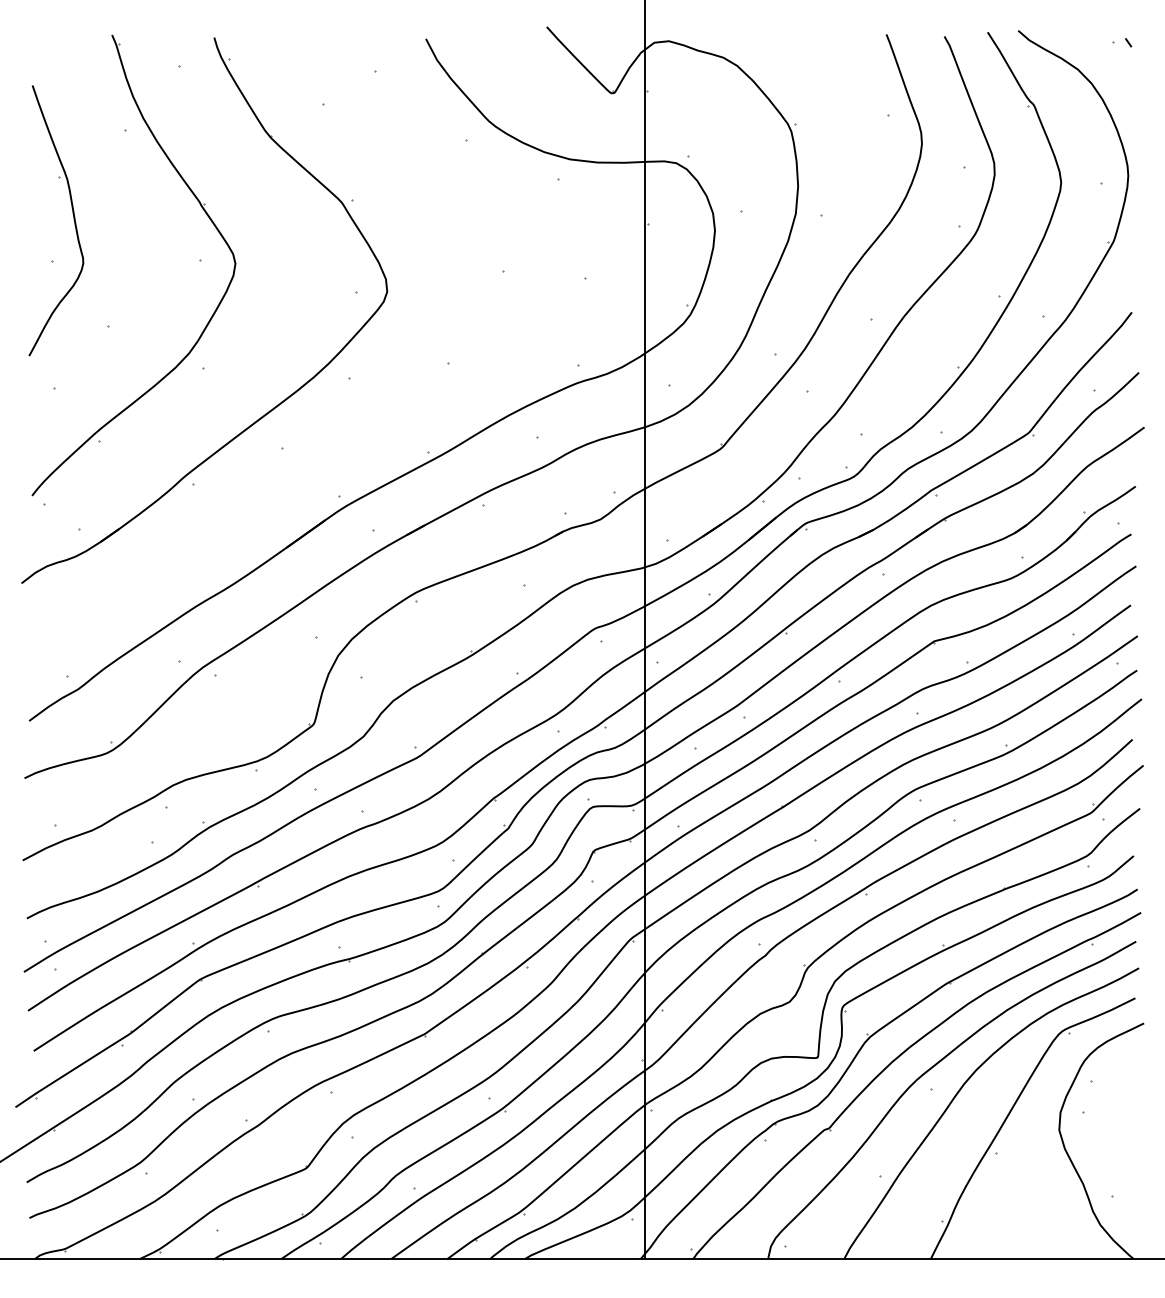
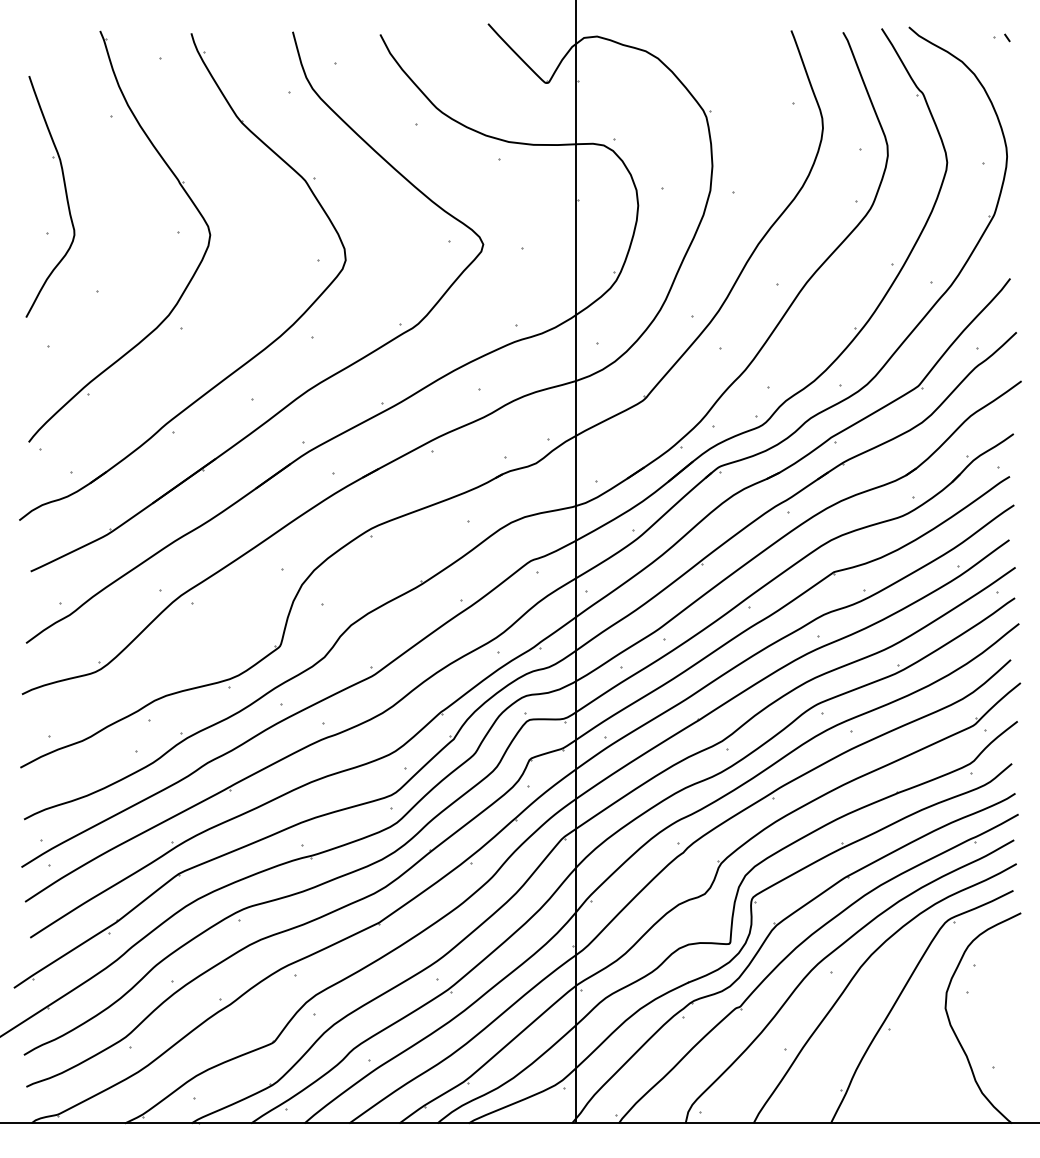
part: (346, 435) -> (309, 388), added

